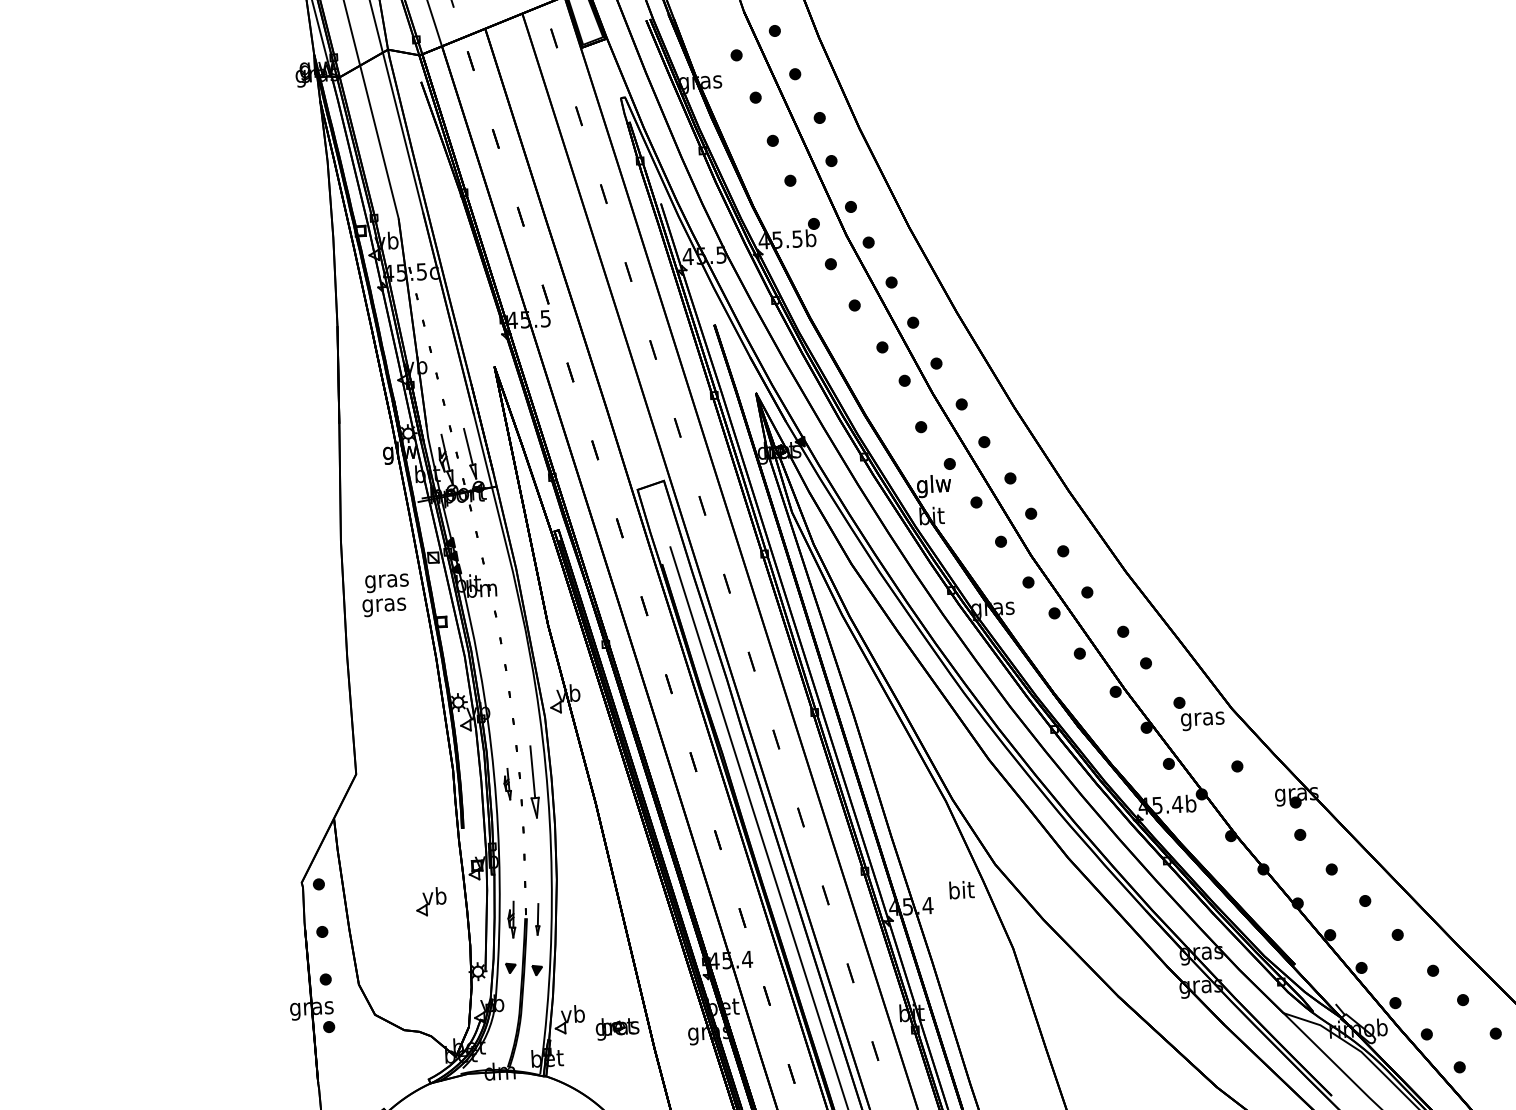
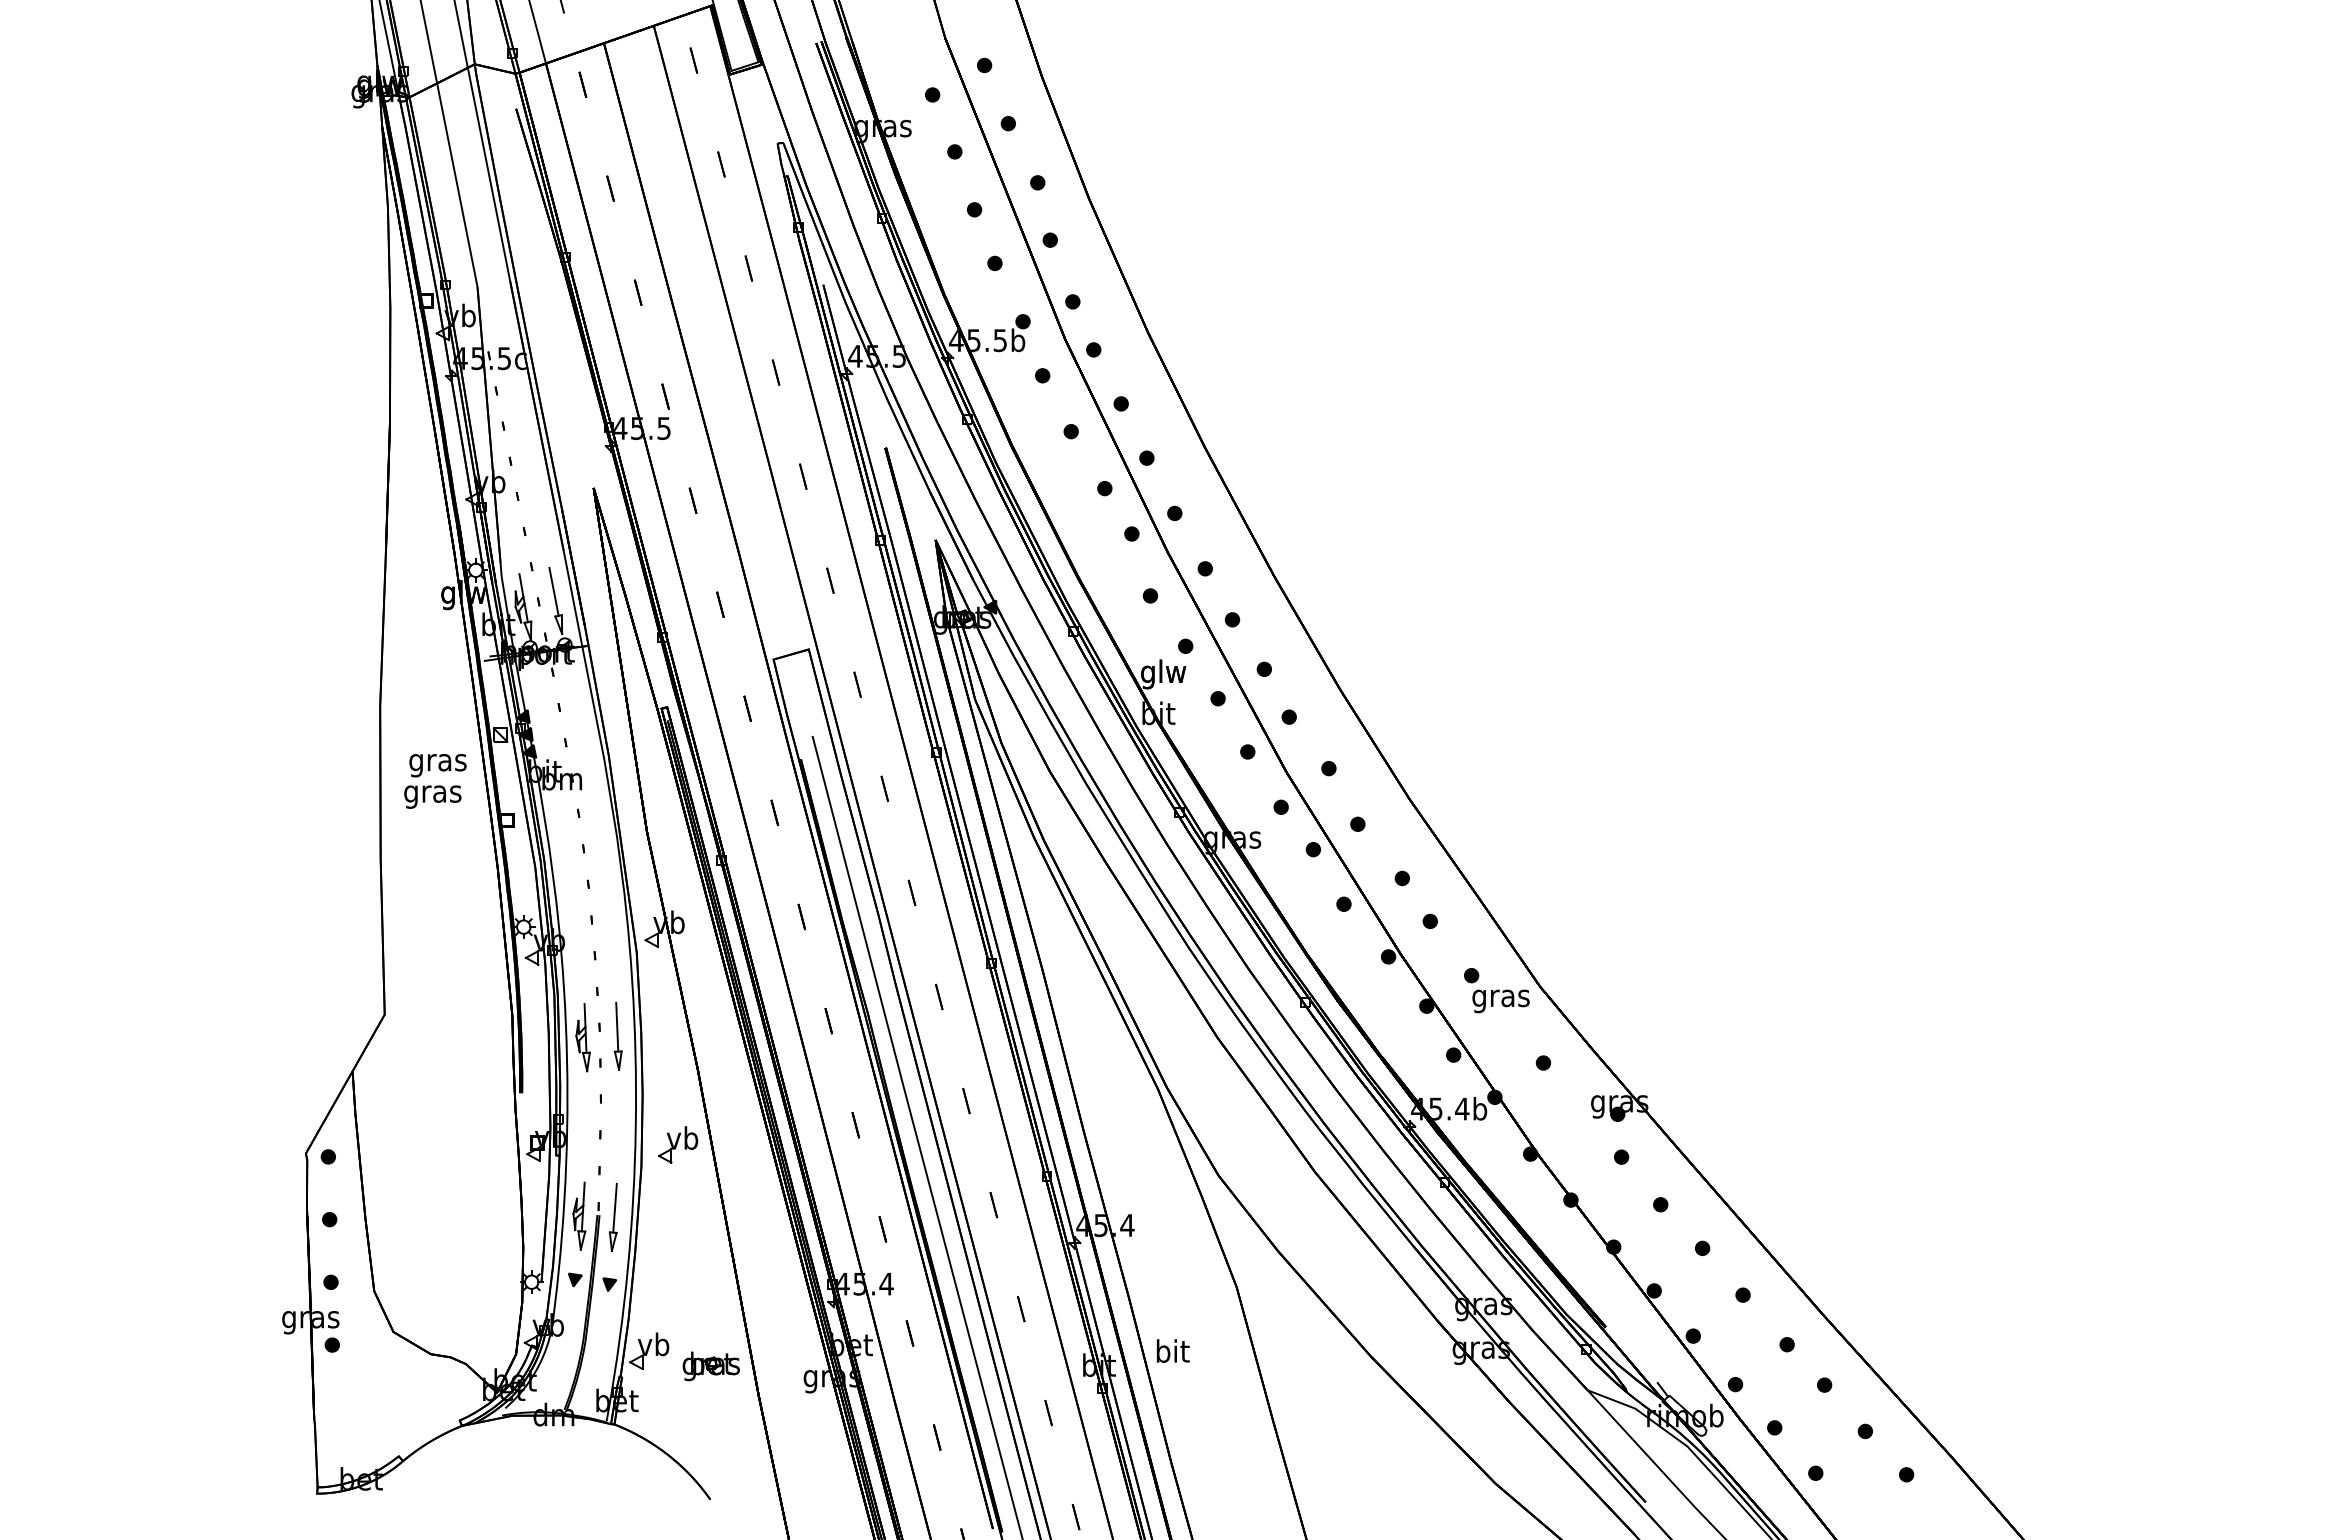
part: (533, 781) -> (617, 1035), size x0.71
part: (507, 784) -> (582, 1037), size x1.67
text: (961, 889) -> (1172, 1350), moved
part: (431, 901) -> (678, 1144), moved
part: (511, 919) -> (579, 1215), size x1.43
part: (537, 919) -> (613, 1217), size x1.67

